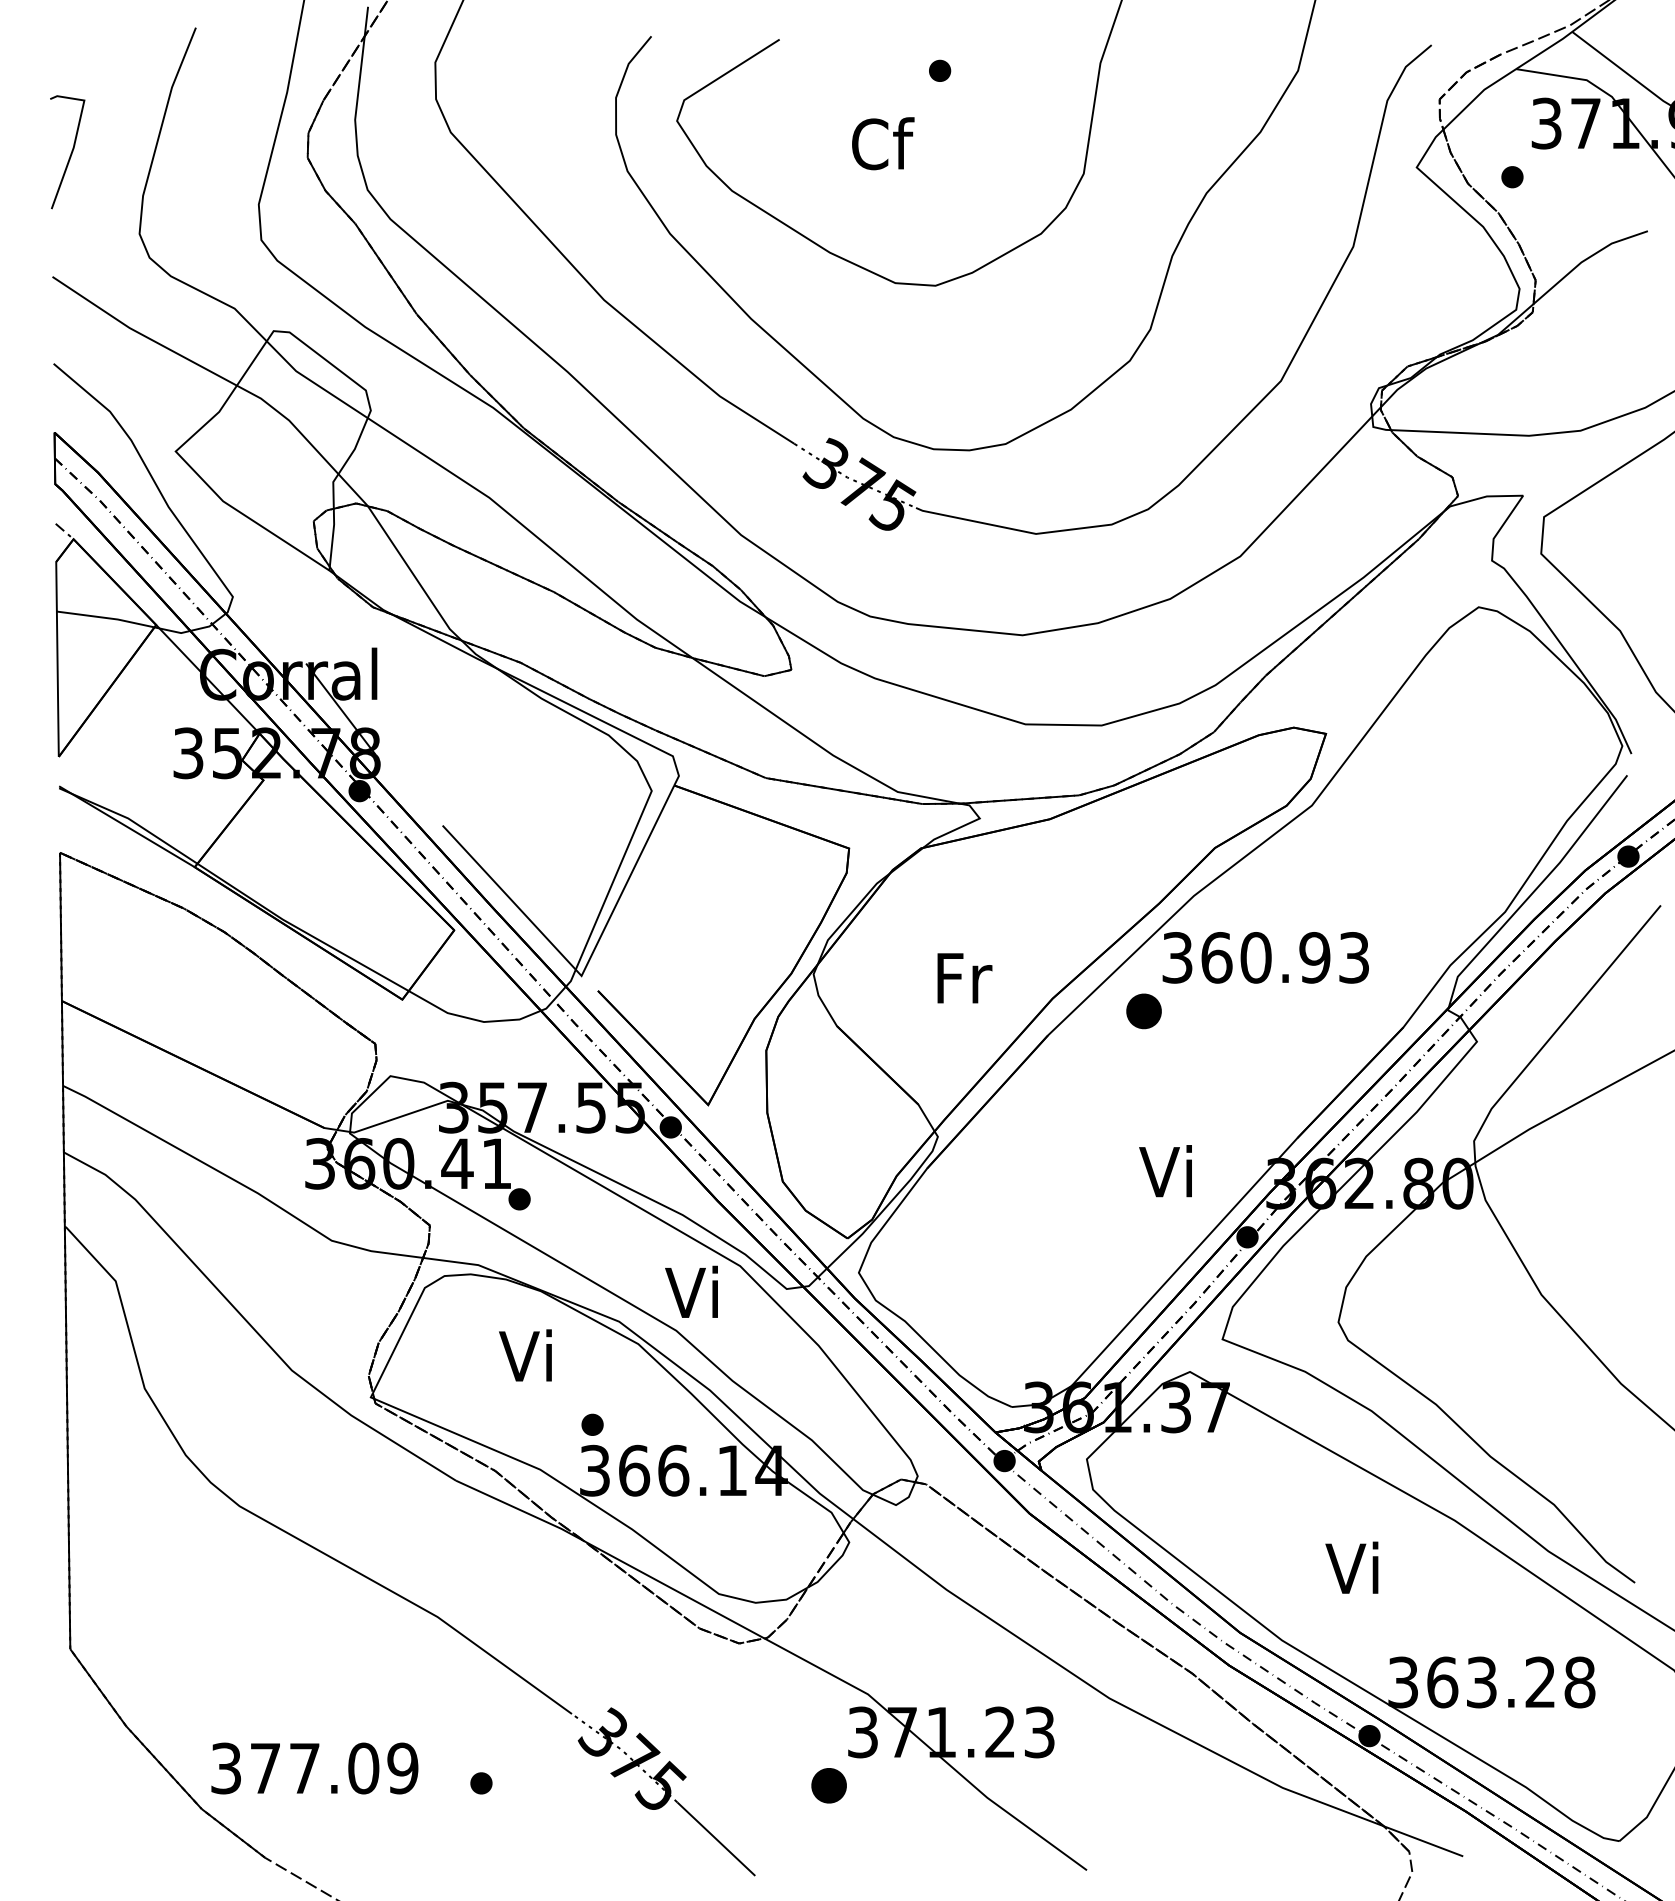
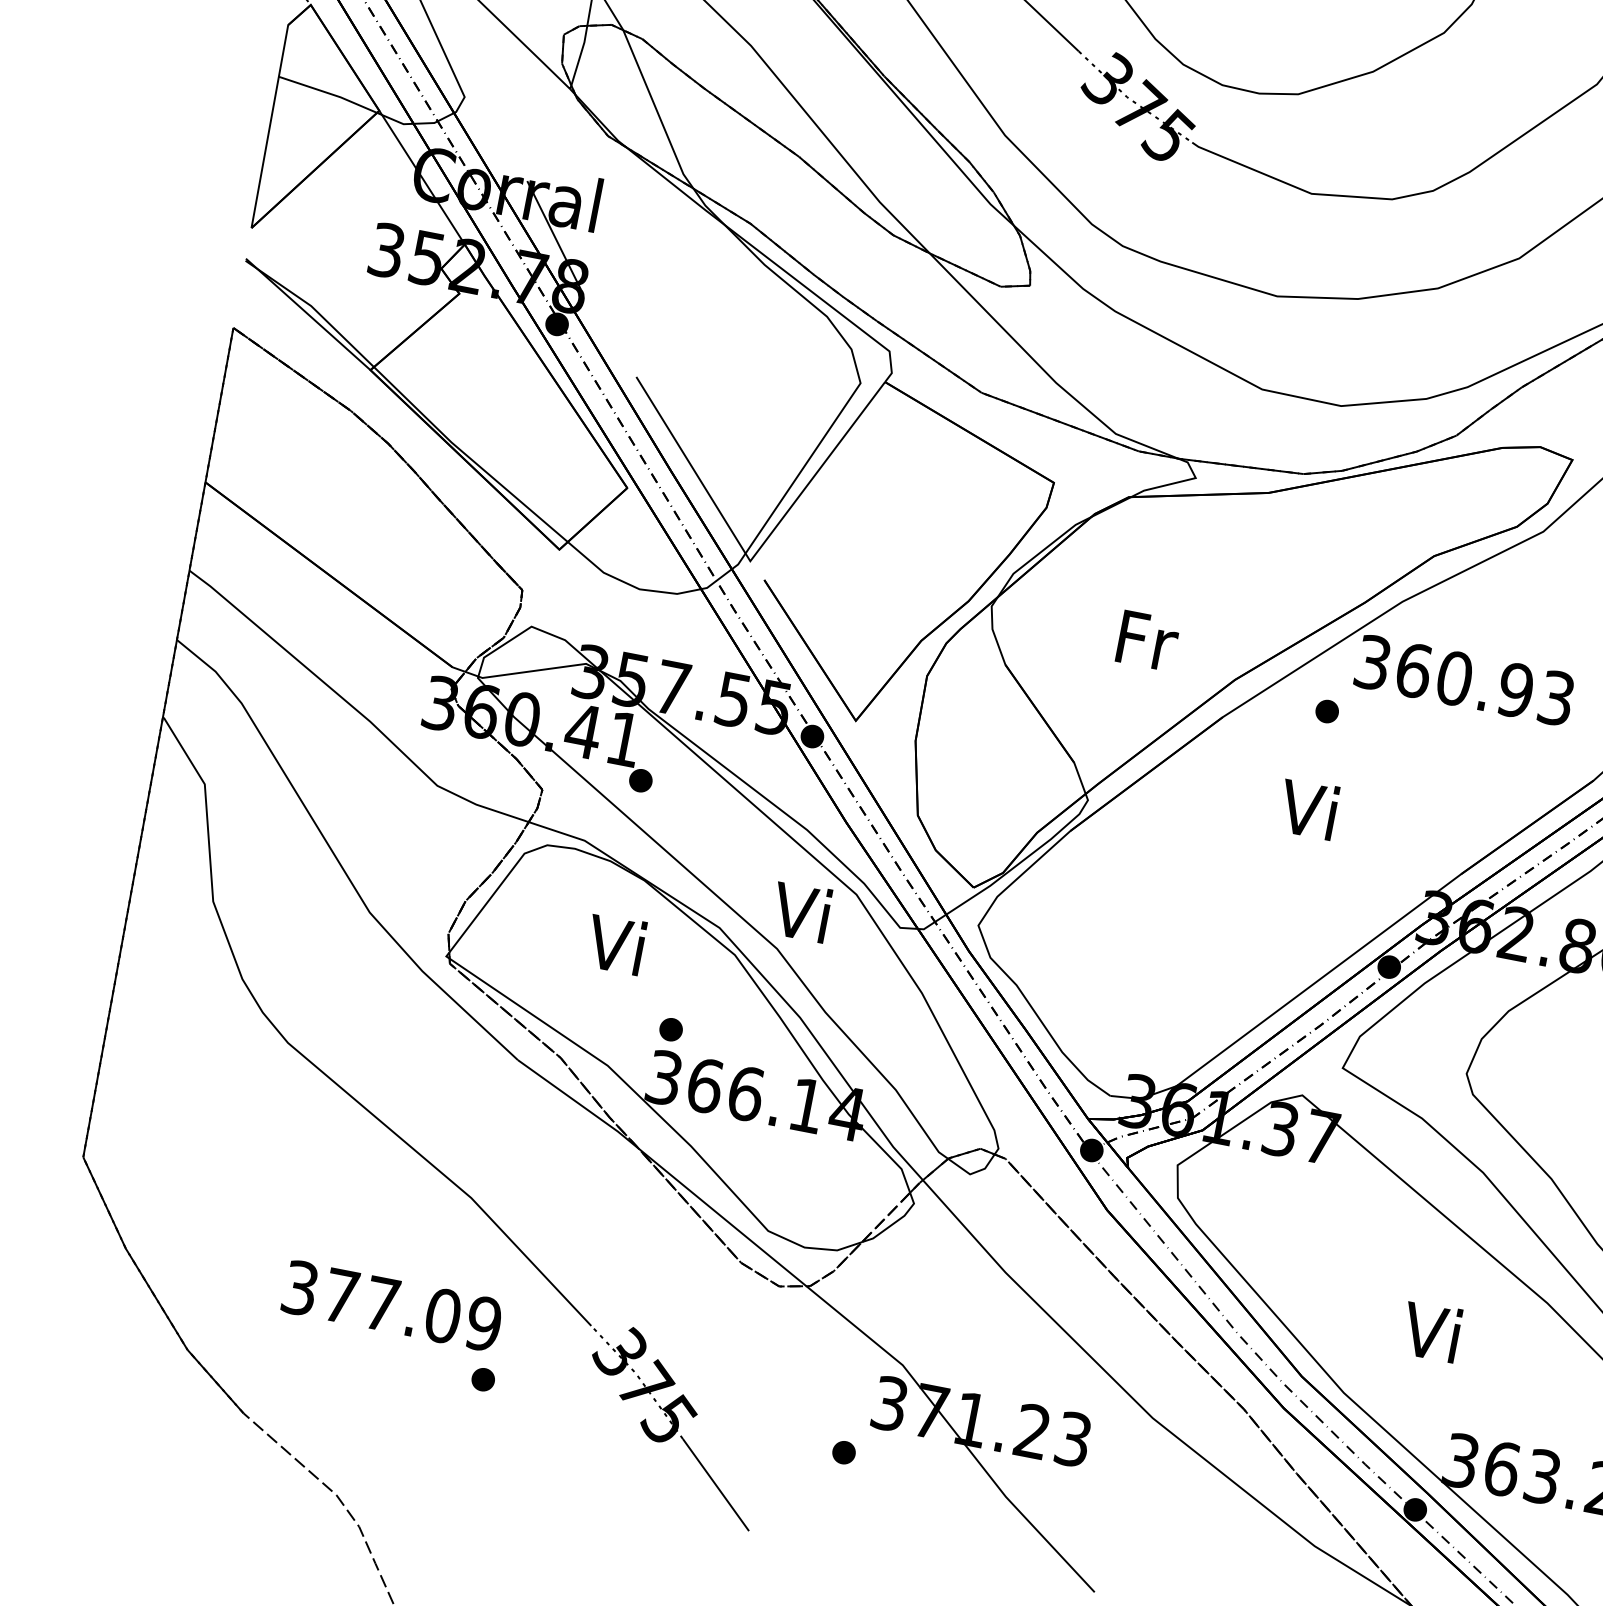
part: (1143, 1011) -> (1326, 711), size x0.62
text: (1165, 1171) -> (1307, 809), moved
text: (314, 1768) -> (392, 1306), moved
part: (829, 1786) -> (844, 1453), size x0.62

